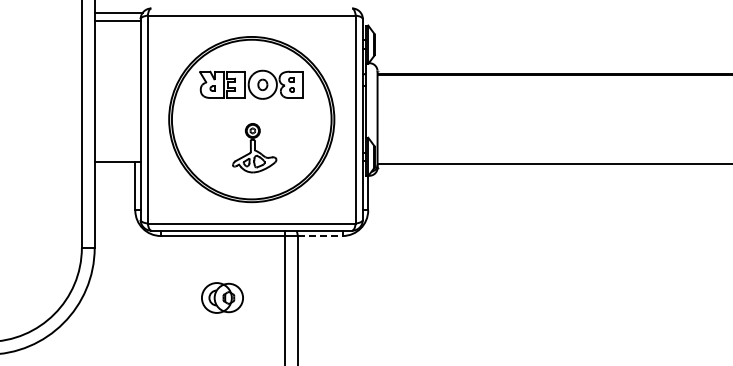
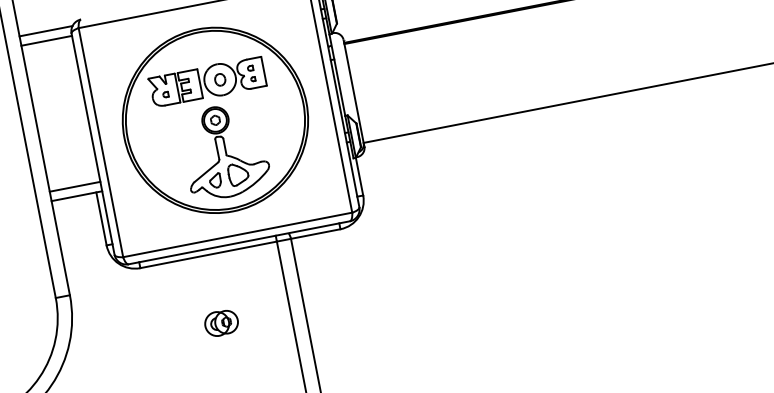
part: (254, 147) -> (224, 150), size x1.67
line: (117, 153) -> (74, 186), added
line: (320, 236) -> (316, 234), dashed -> solid
part: (222, 297) -> (221, 322), size x0.71

